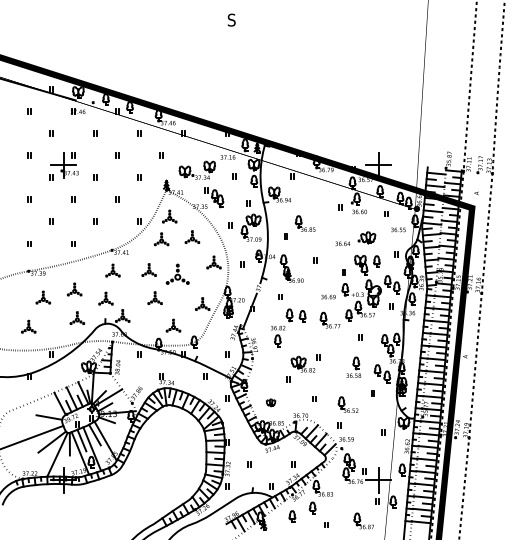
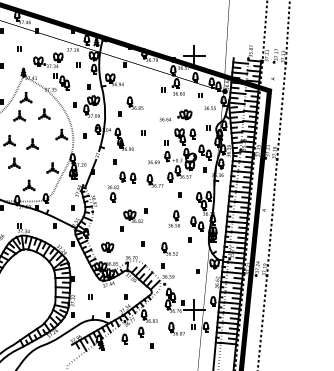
part: (177, 274) -> (32, 144), size x0.62
part: (270, 402) -> (107, 247), size x1.67
part: (363, 520) -> (176, 328), moved

